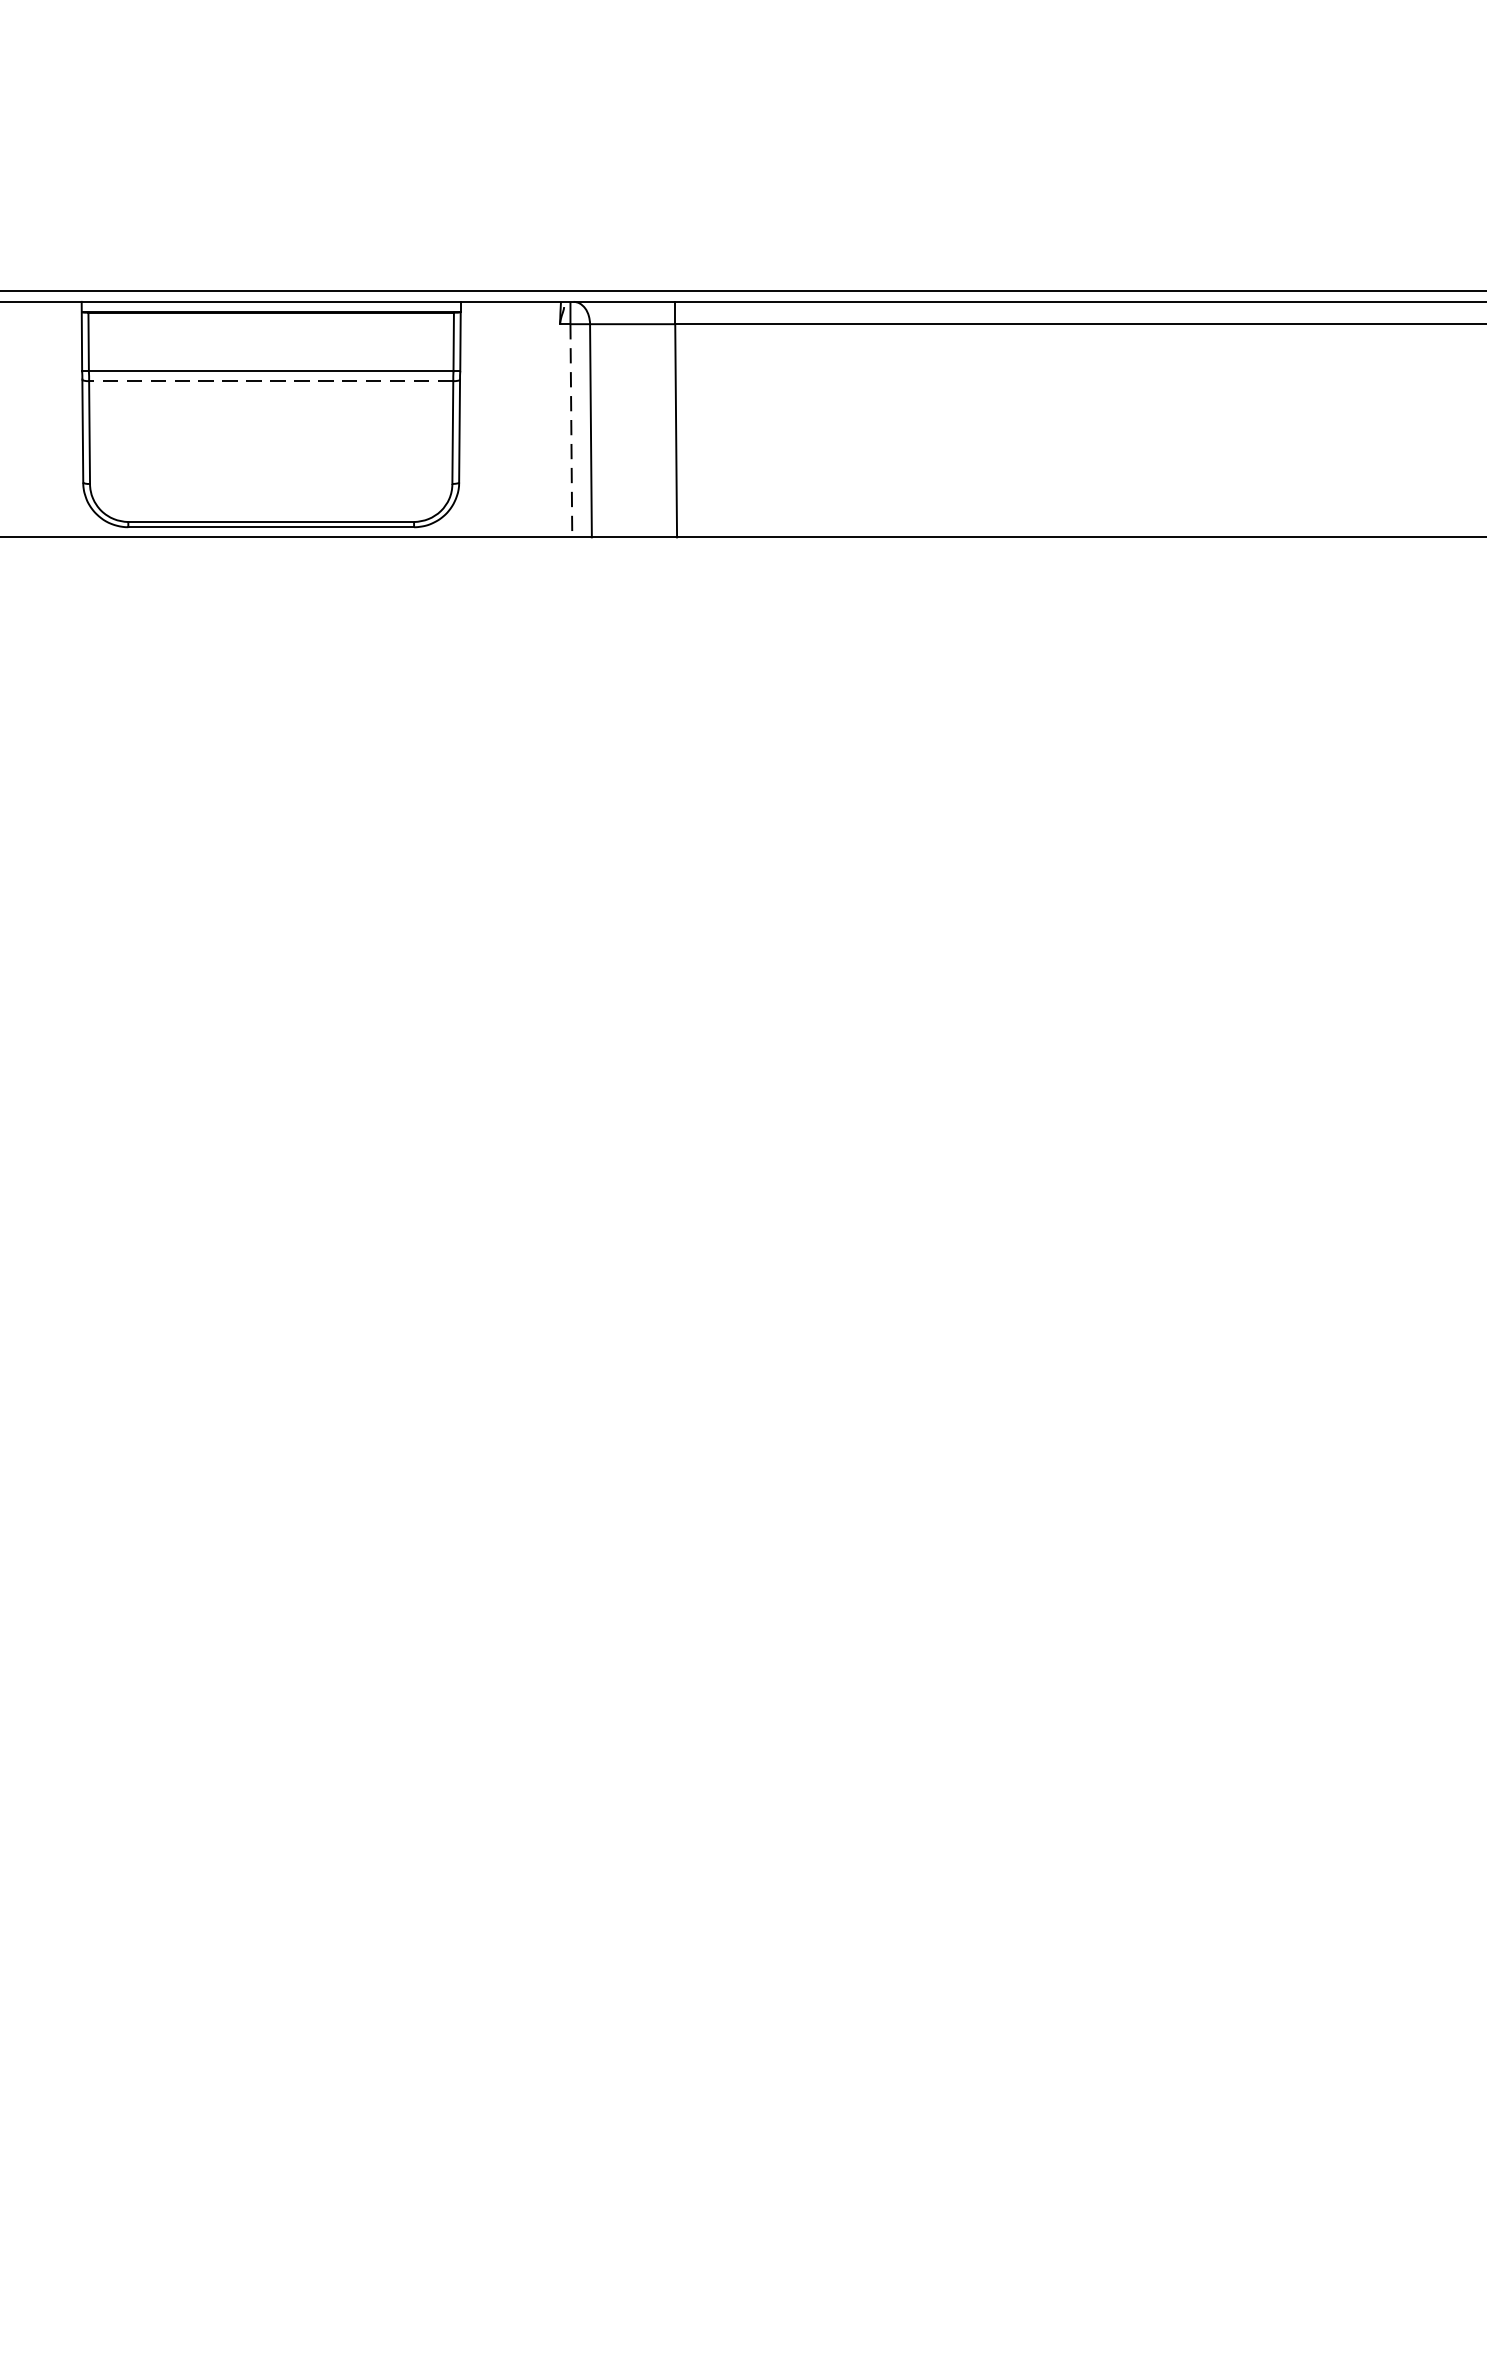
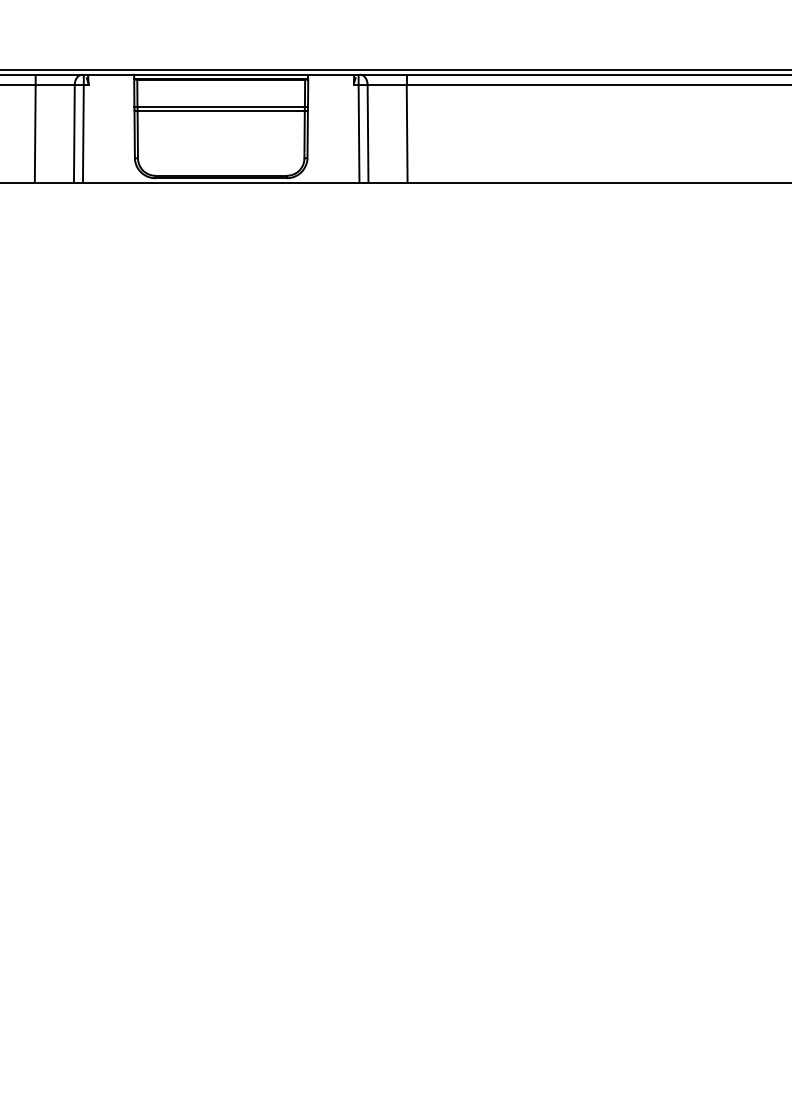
line: (271, 381) -> (221, 111), dashed -> solid
line: (572, 429) -> (359, 133), dashed -> solid

